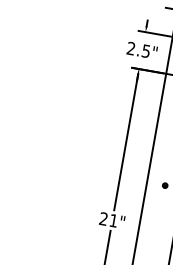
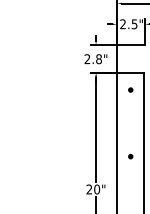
text: (145, 51) -> (98, 59), 2.5" -> 2.8"
text: (114, 220) -> (97, 189), 21" -> 20"

